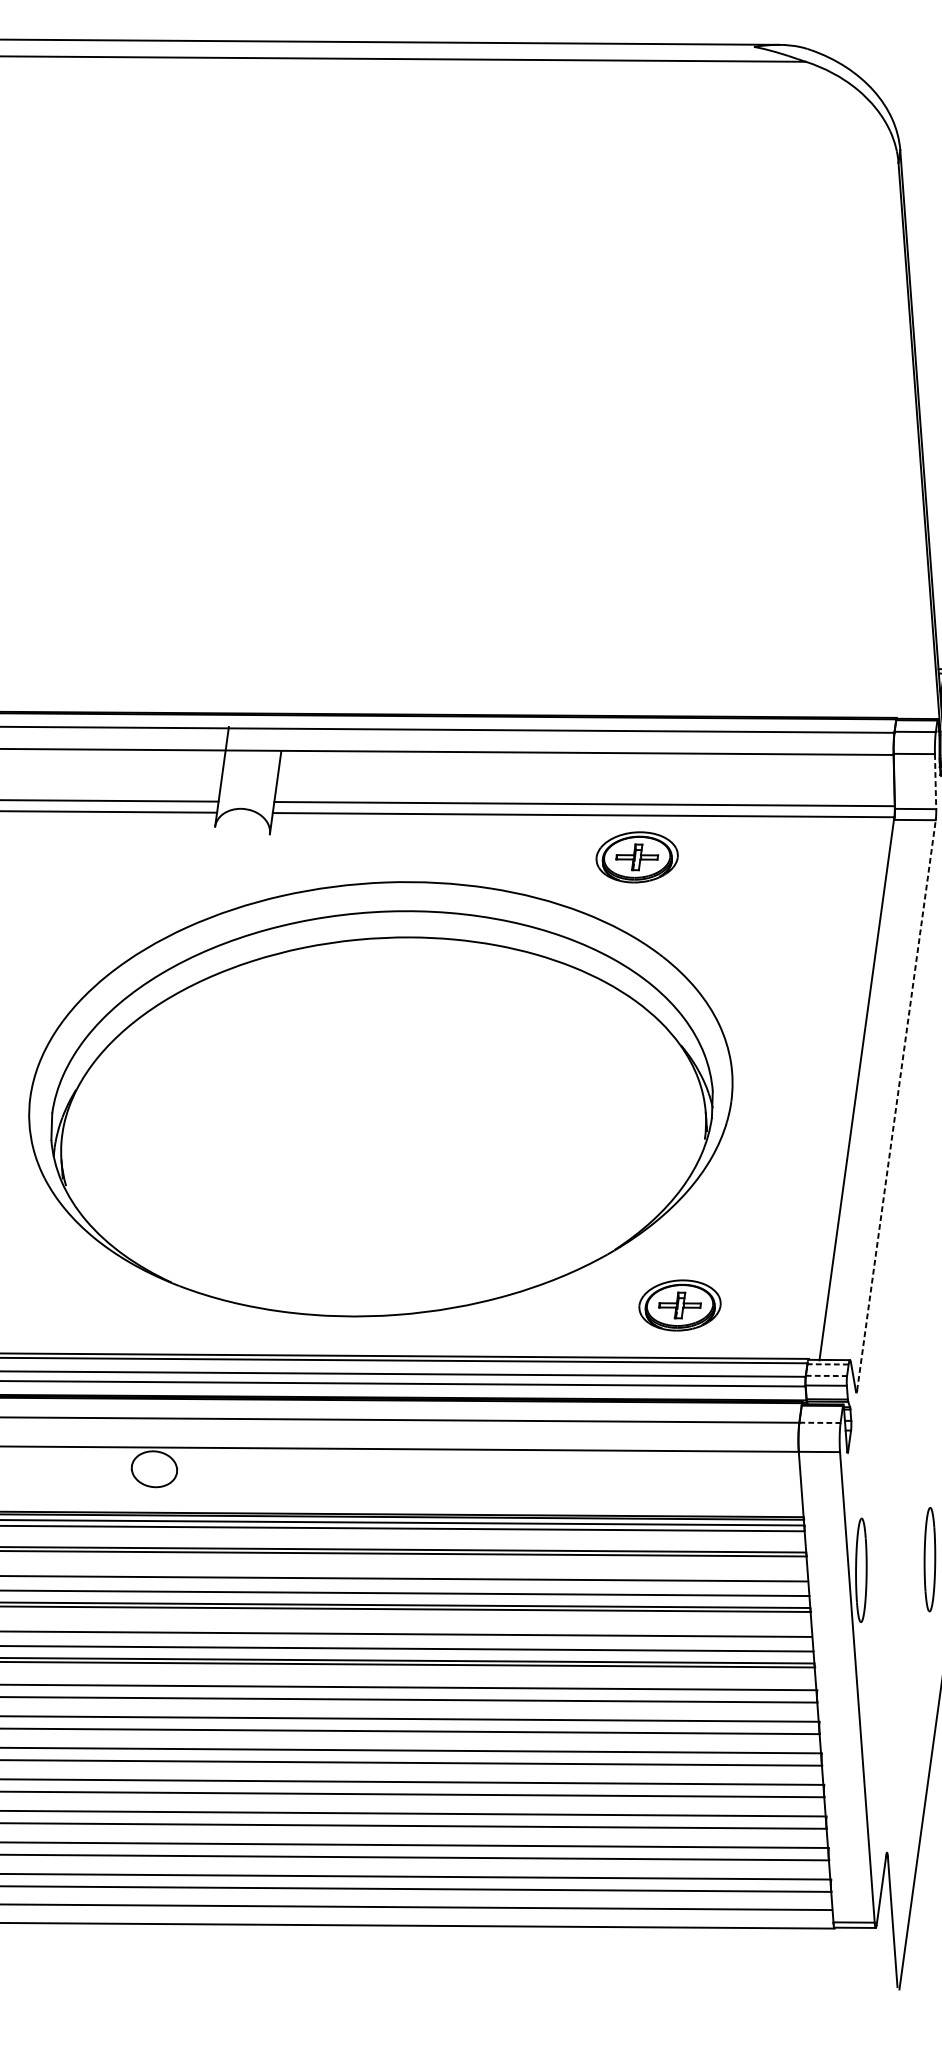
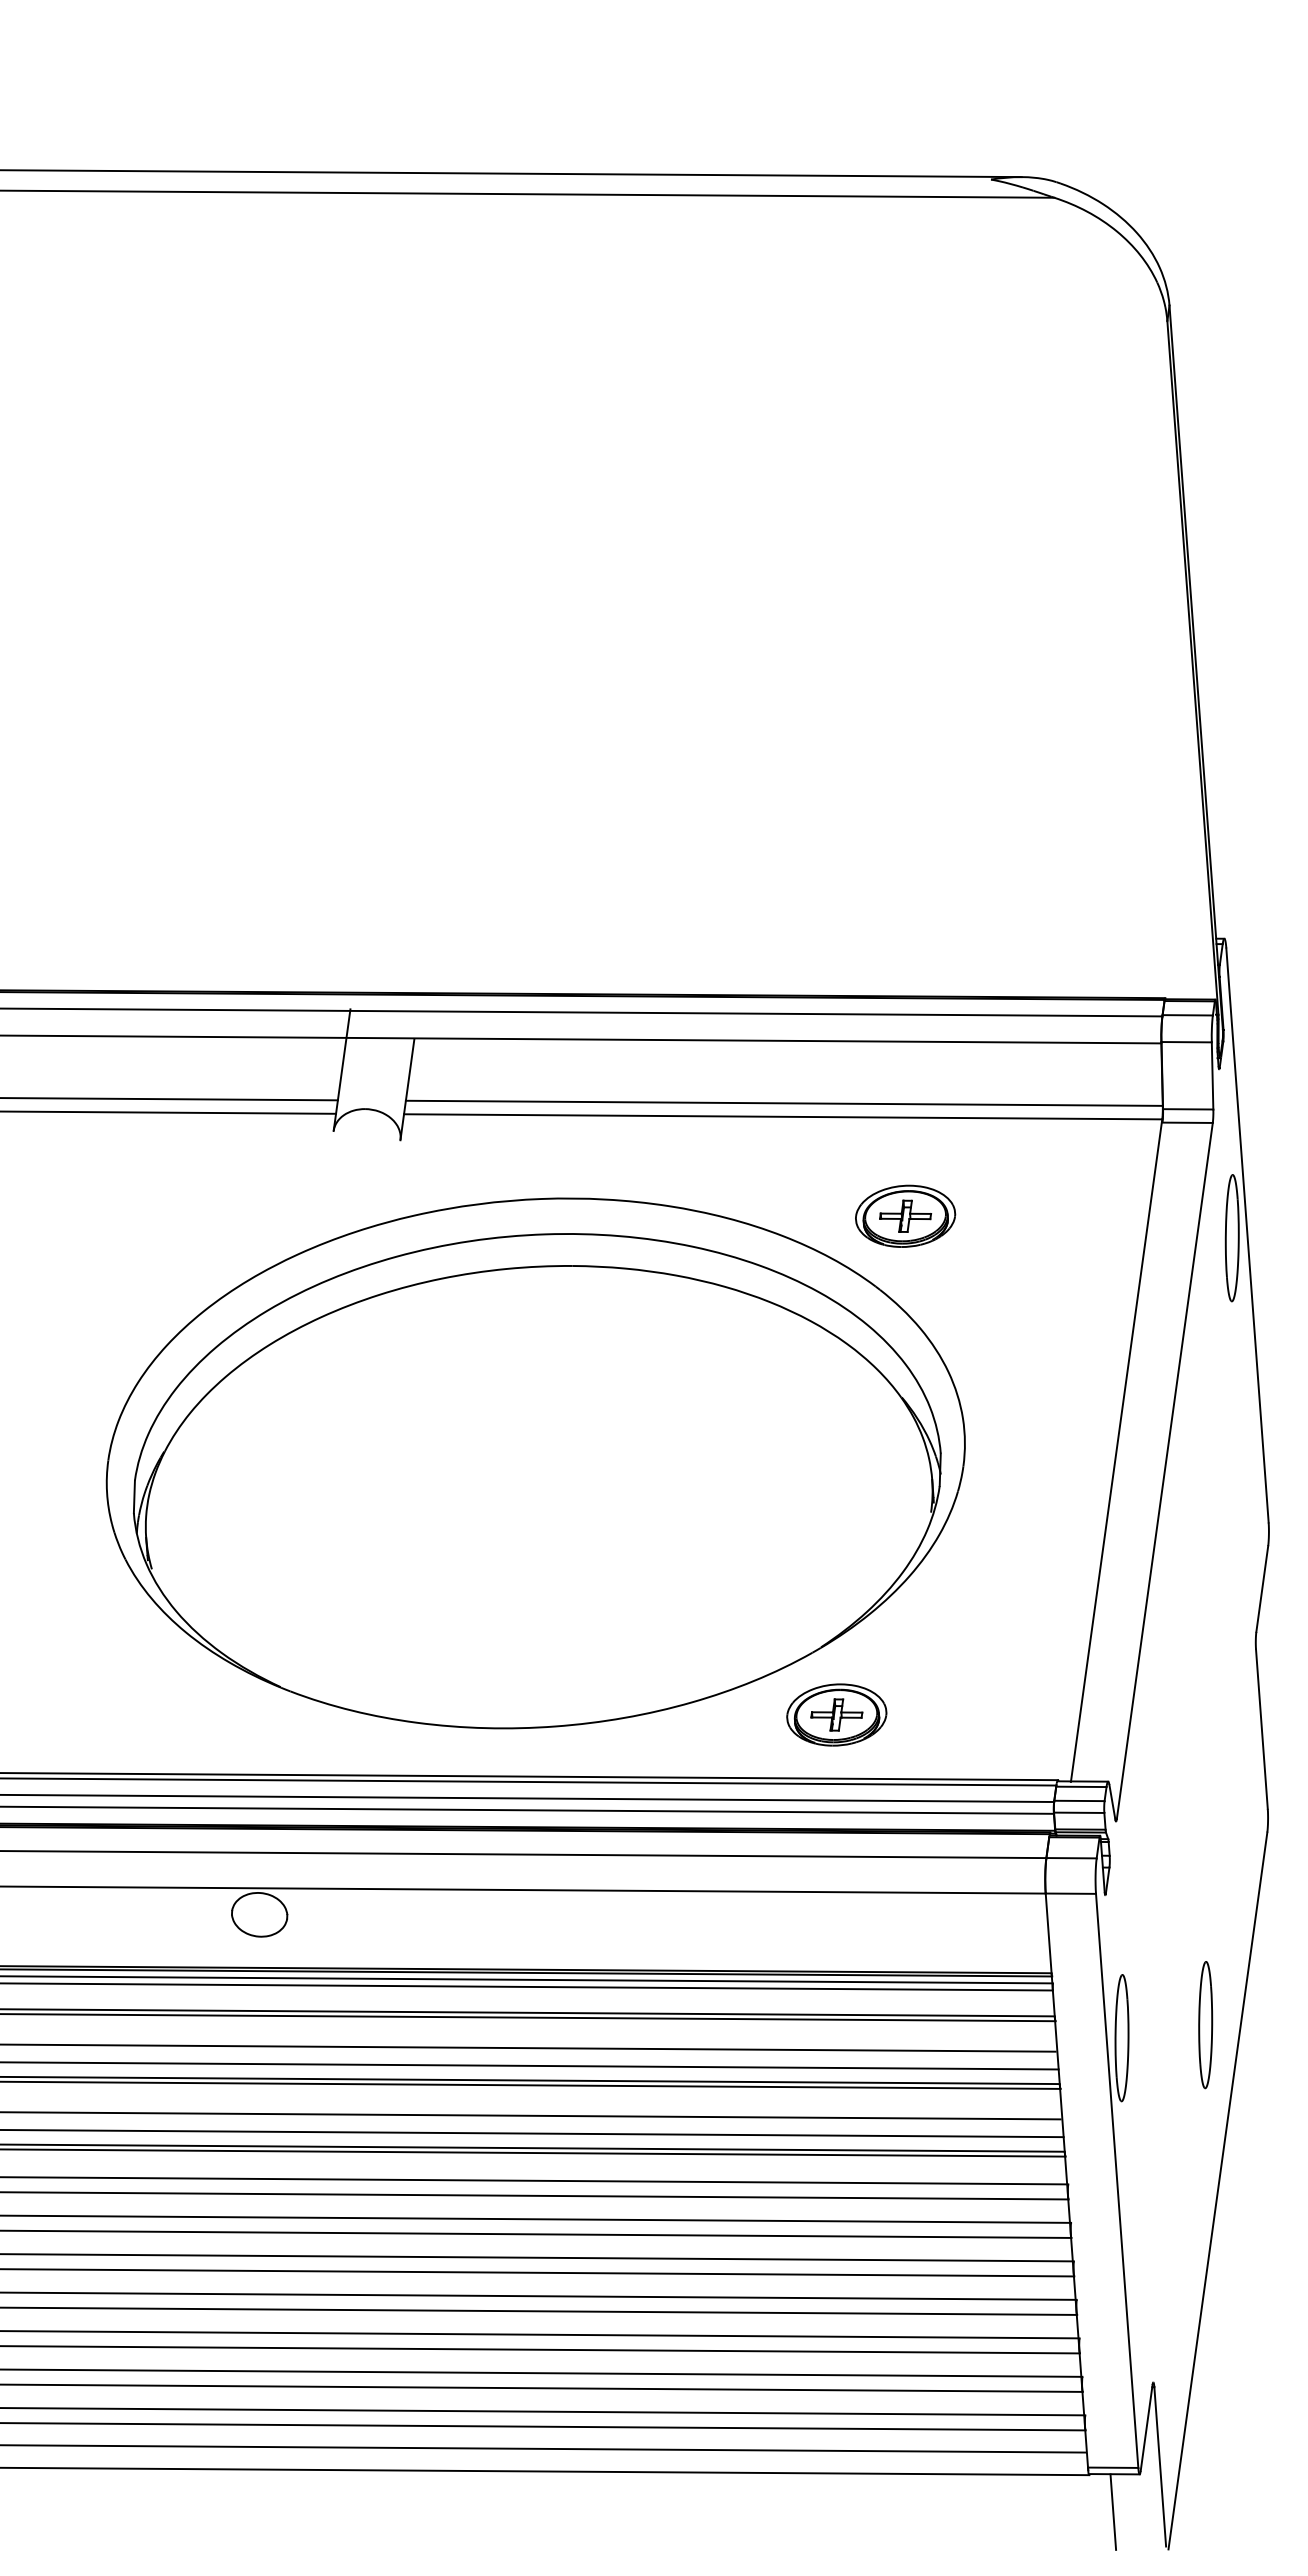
line: (935, 781) -> (1212, 1075), dashed -> solid
part: (637, 856) -> (905, 1215), moved
line: (896, 1105) -> (1164, 1470), dashed -> solid
part: (679, 1305) -> (836, 1714), moved
line: (827, 1364) -> (1080, 1786), dashed -> solid
line: (826, 1375) -> (1079, 1800), dashed -> solid
line: (820, 1423) -> (1072, 1858), dashed -> solid
line: (854, 1958) -> (1113, 2511), added

